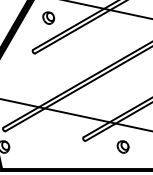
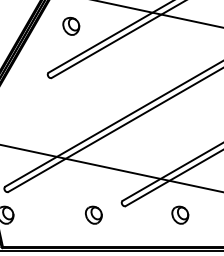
part: (63, 146) -> (92, 214), added

